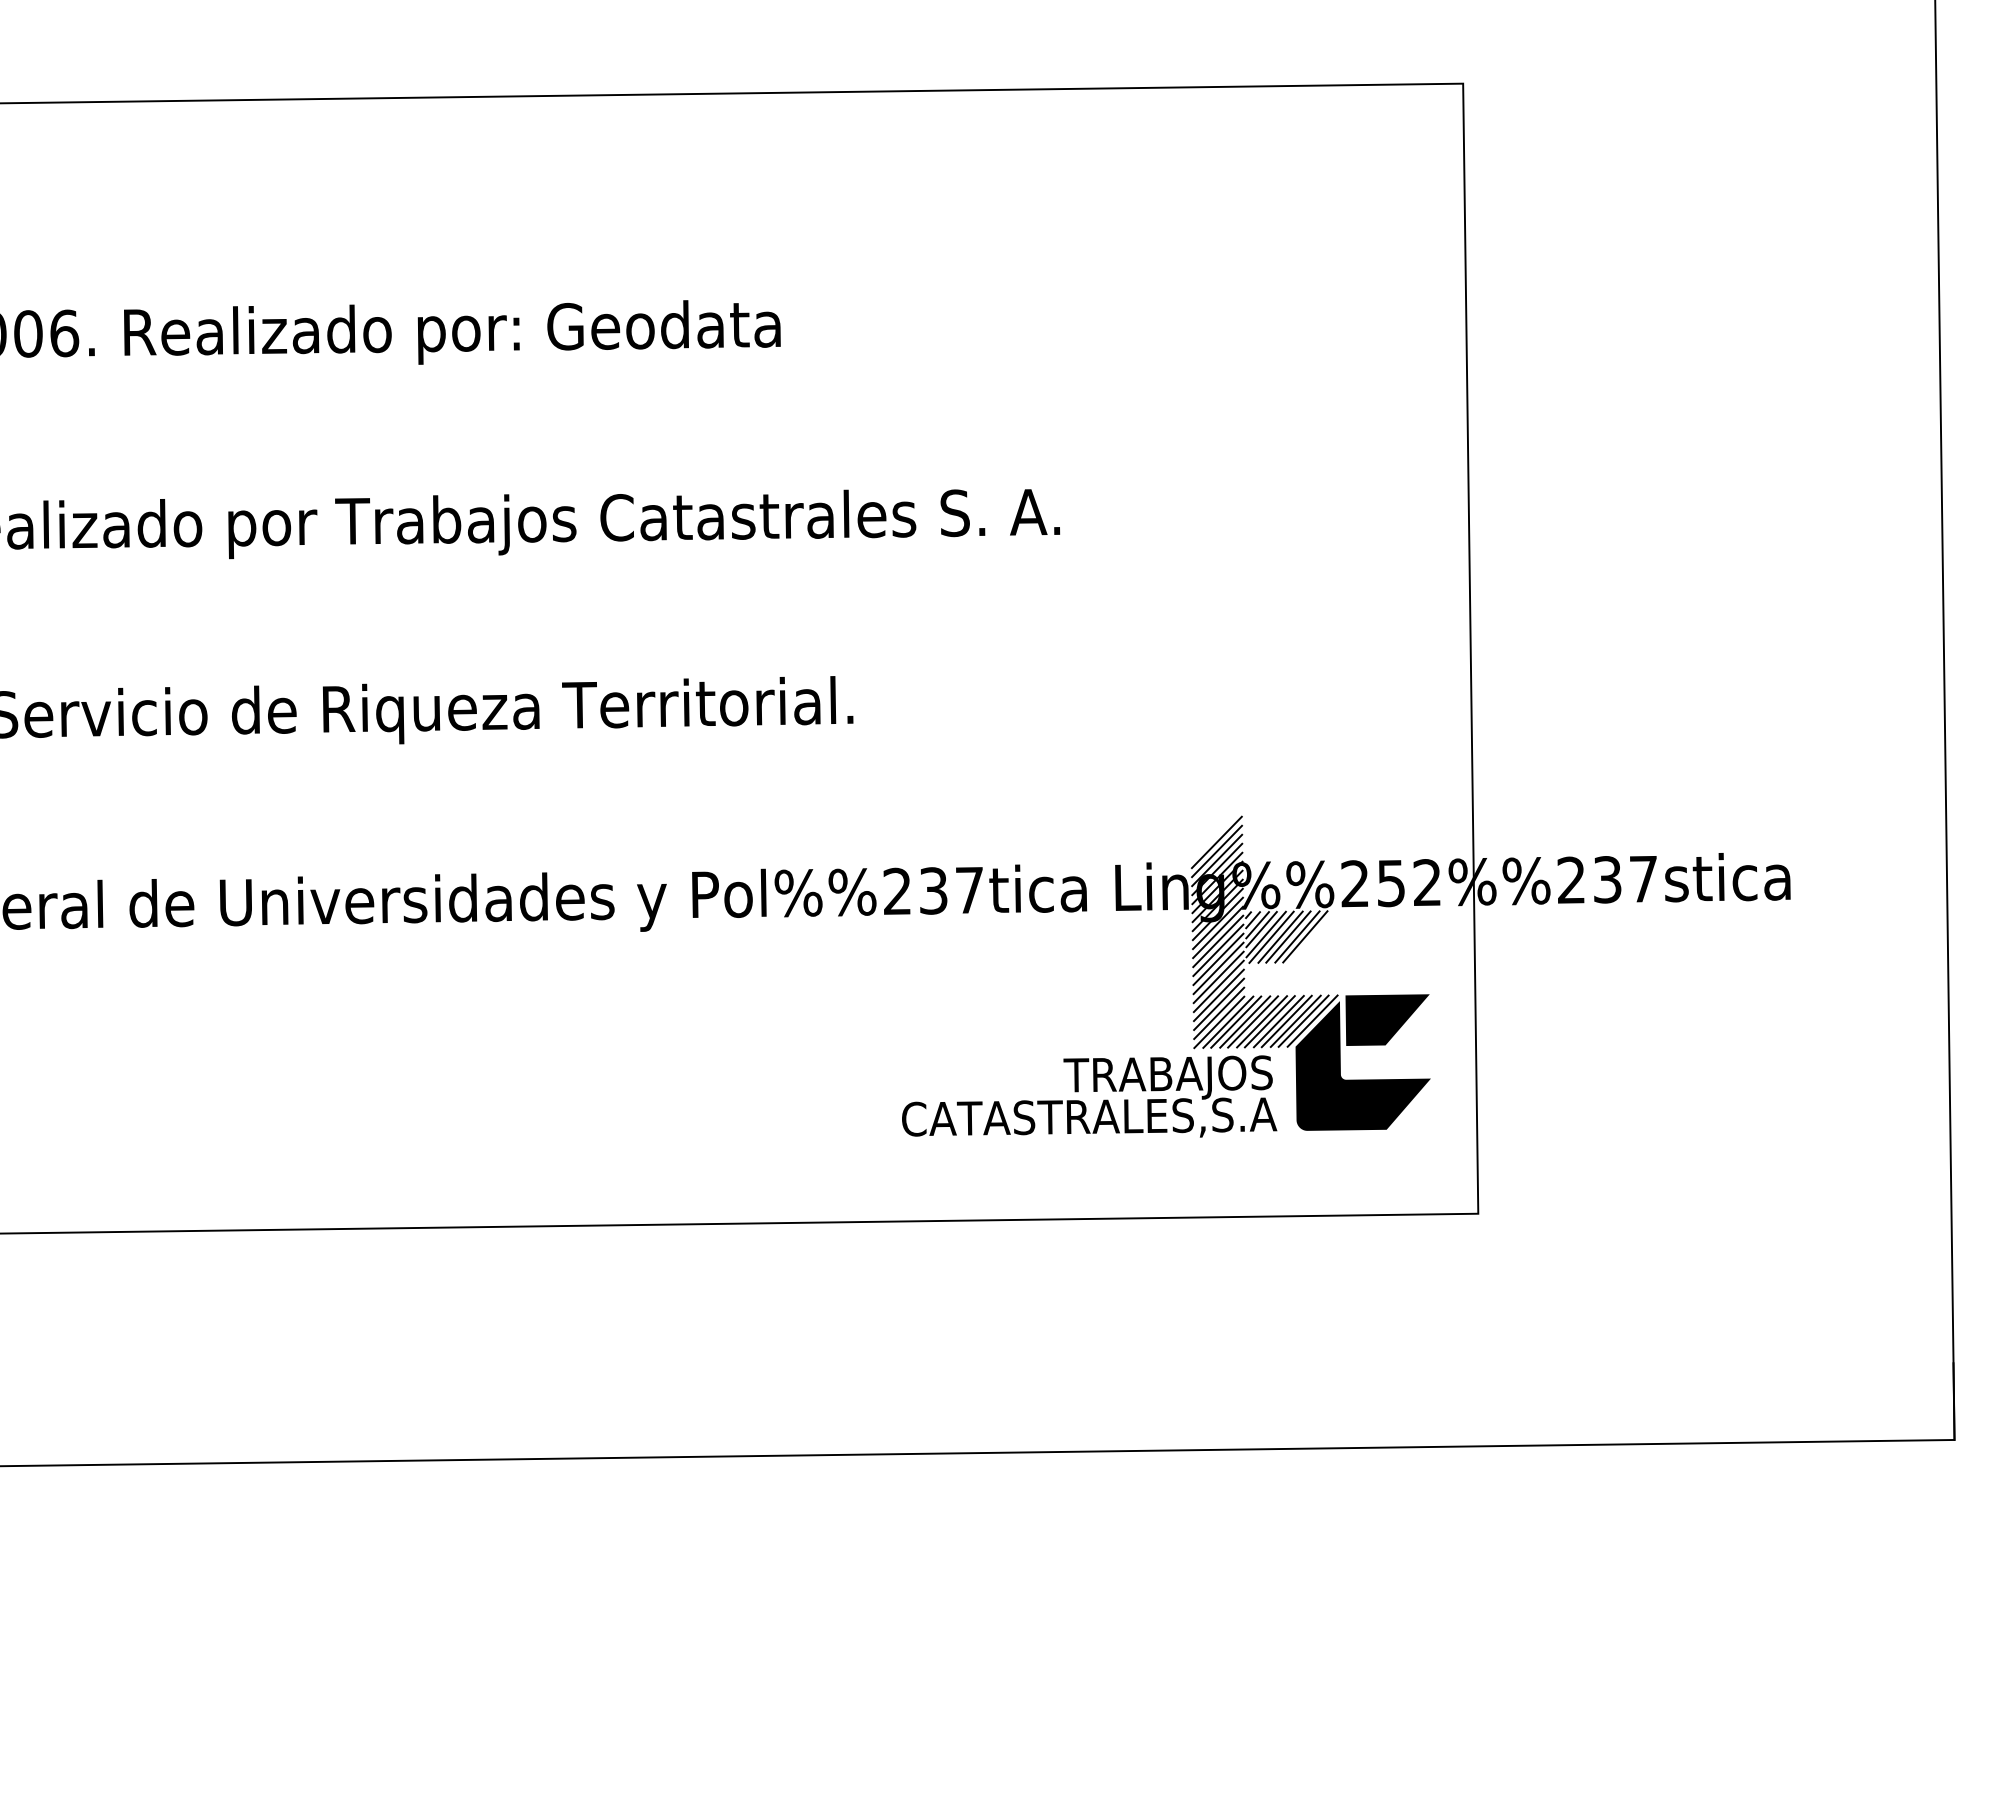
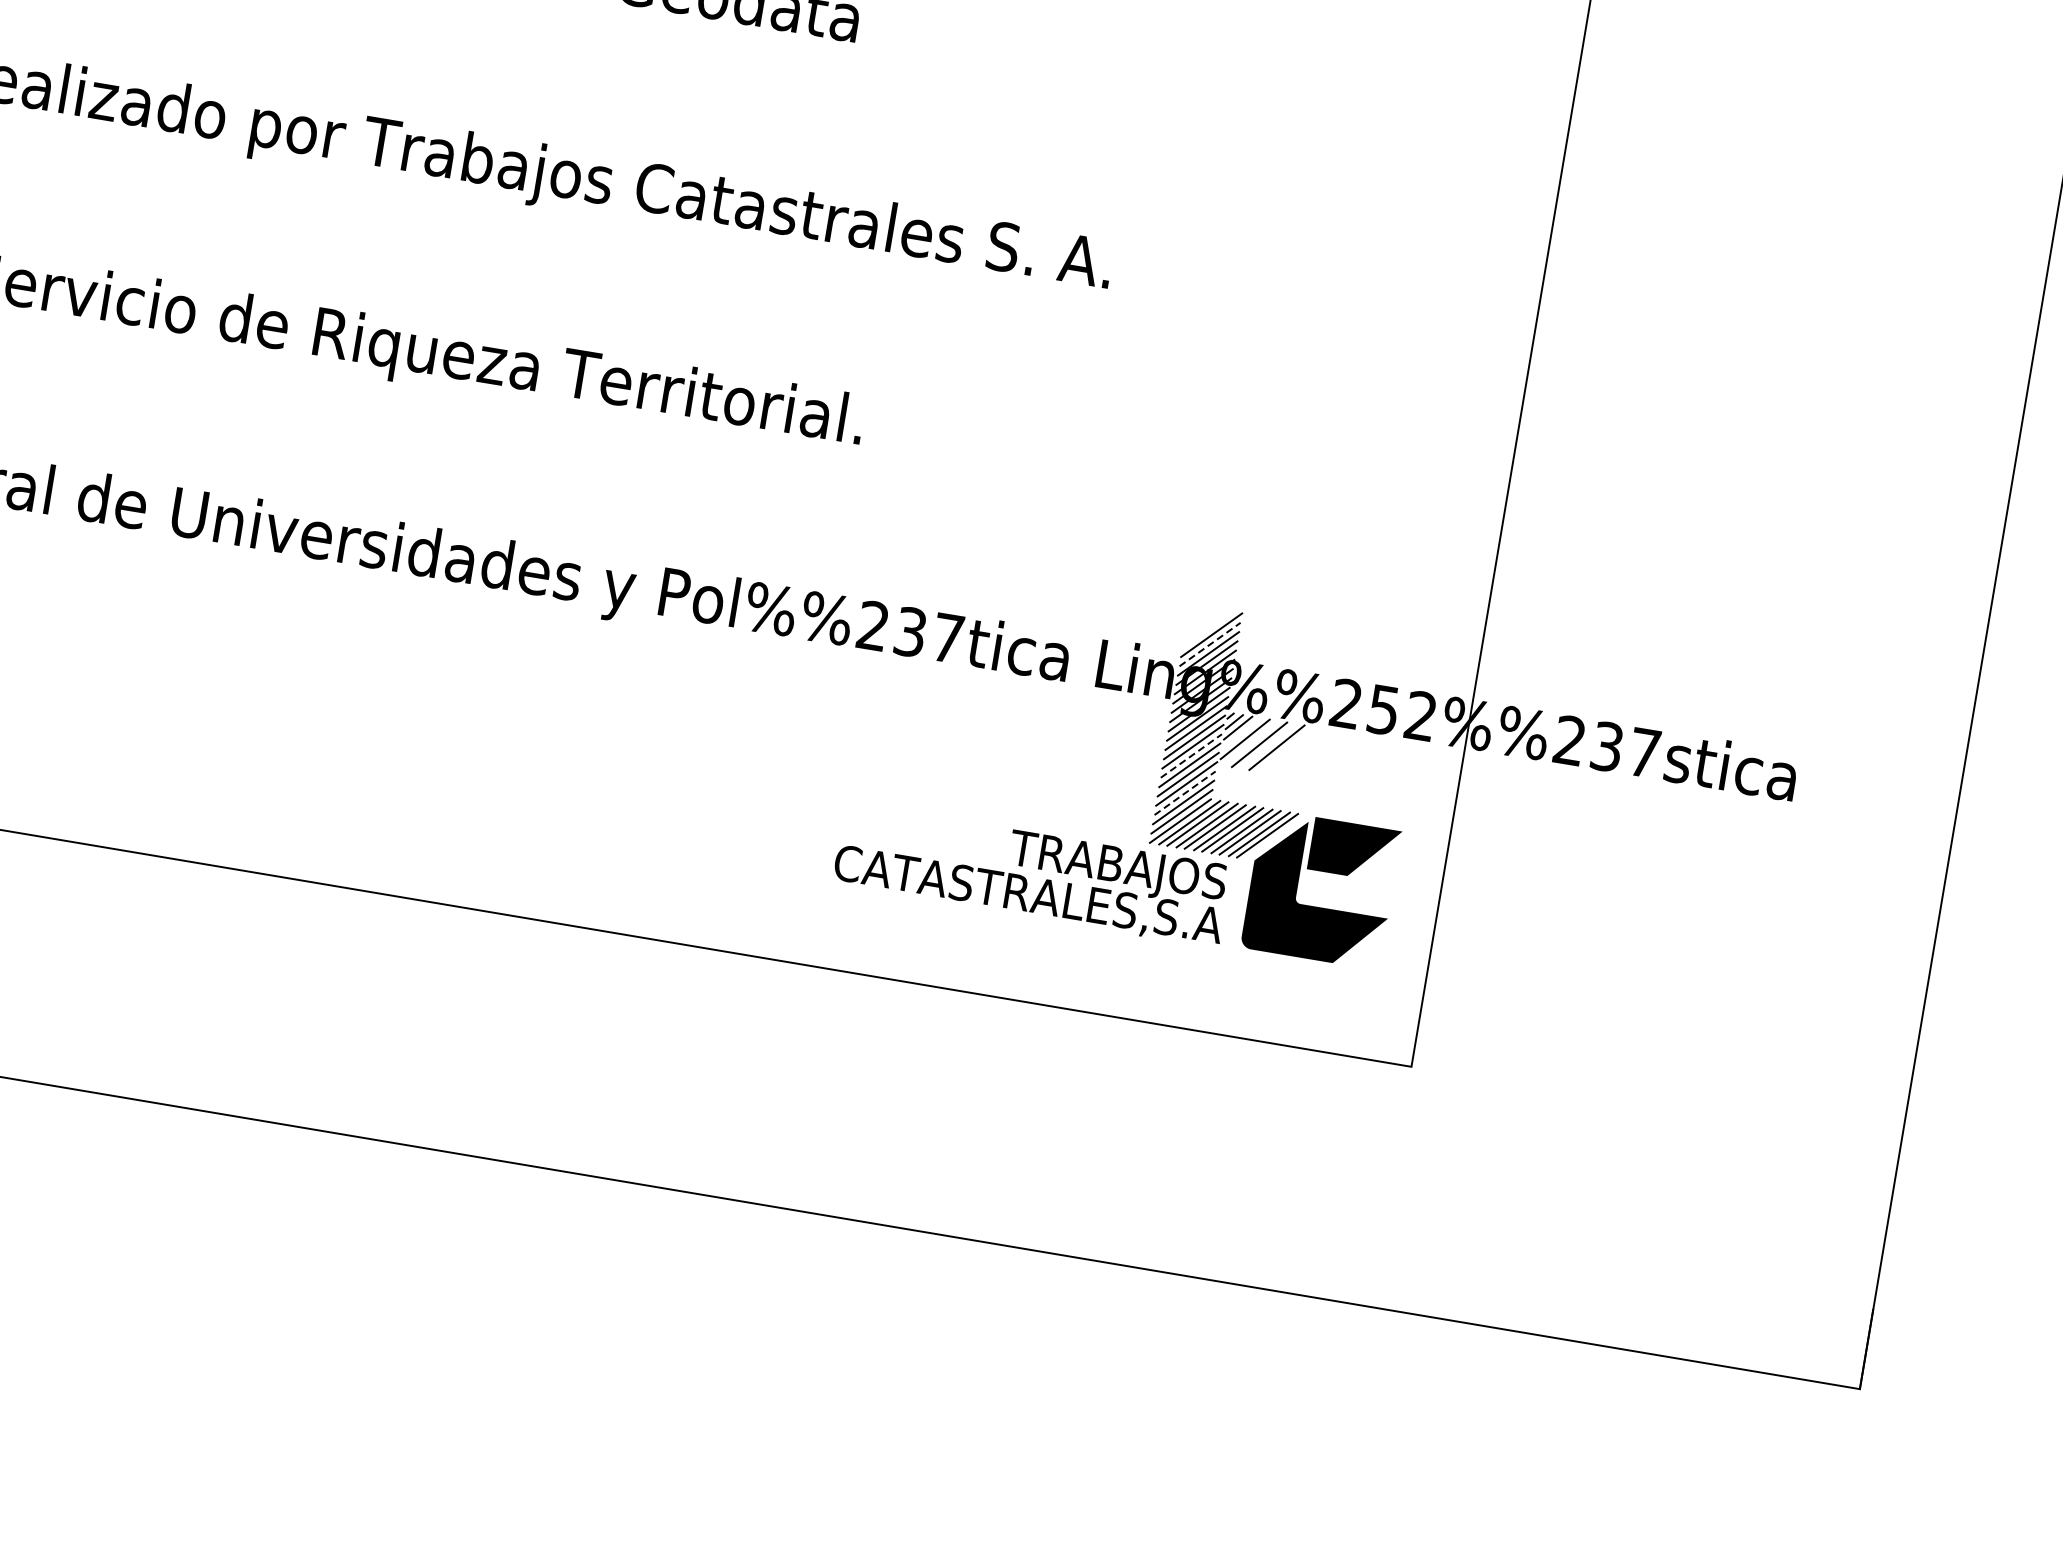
line: (1217, 851) -> (1210, 644), solid -> dashed
line: (1261, 929) -> (1241, 733), removed
line: (1271, 936) -> (1250, 742), removed
line: (1288, 936) -> (1267, 745), removed
line: (1305, 936) -> (1285, 748), removed
line: (1218, 959) -> (1191, 756), solid -> dashed
line: (1218, 995) -> (1184, 793), solid -> dashed
line: (1312, 1020) -> (1276, 836), removed

